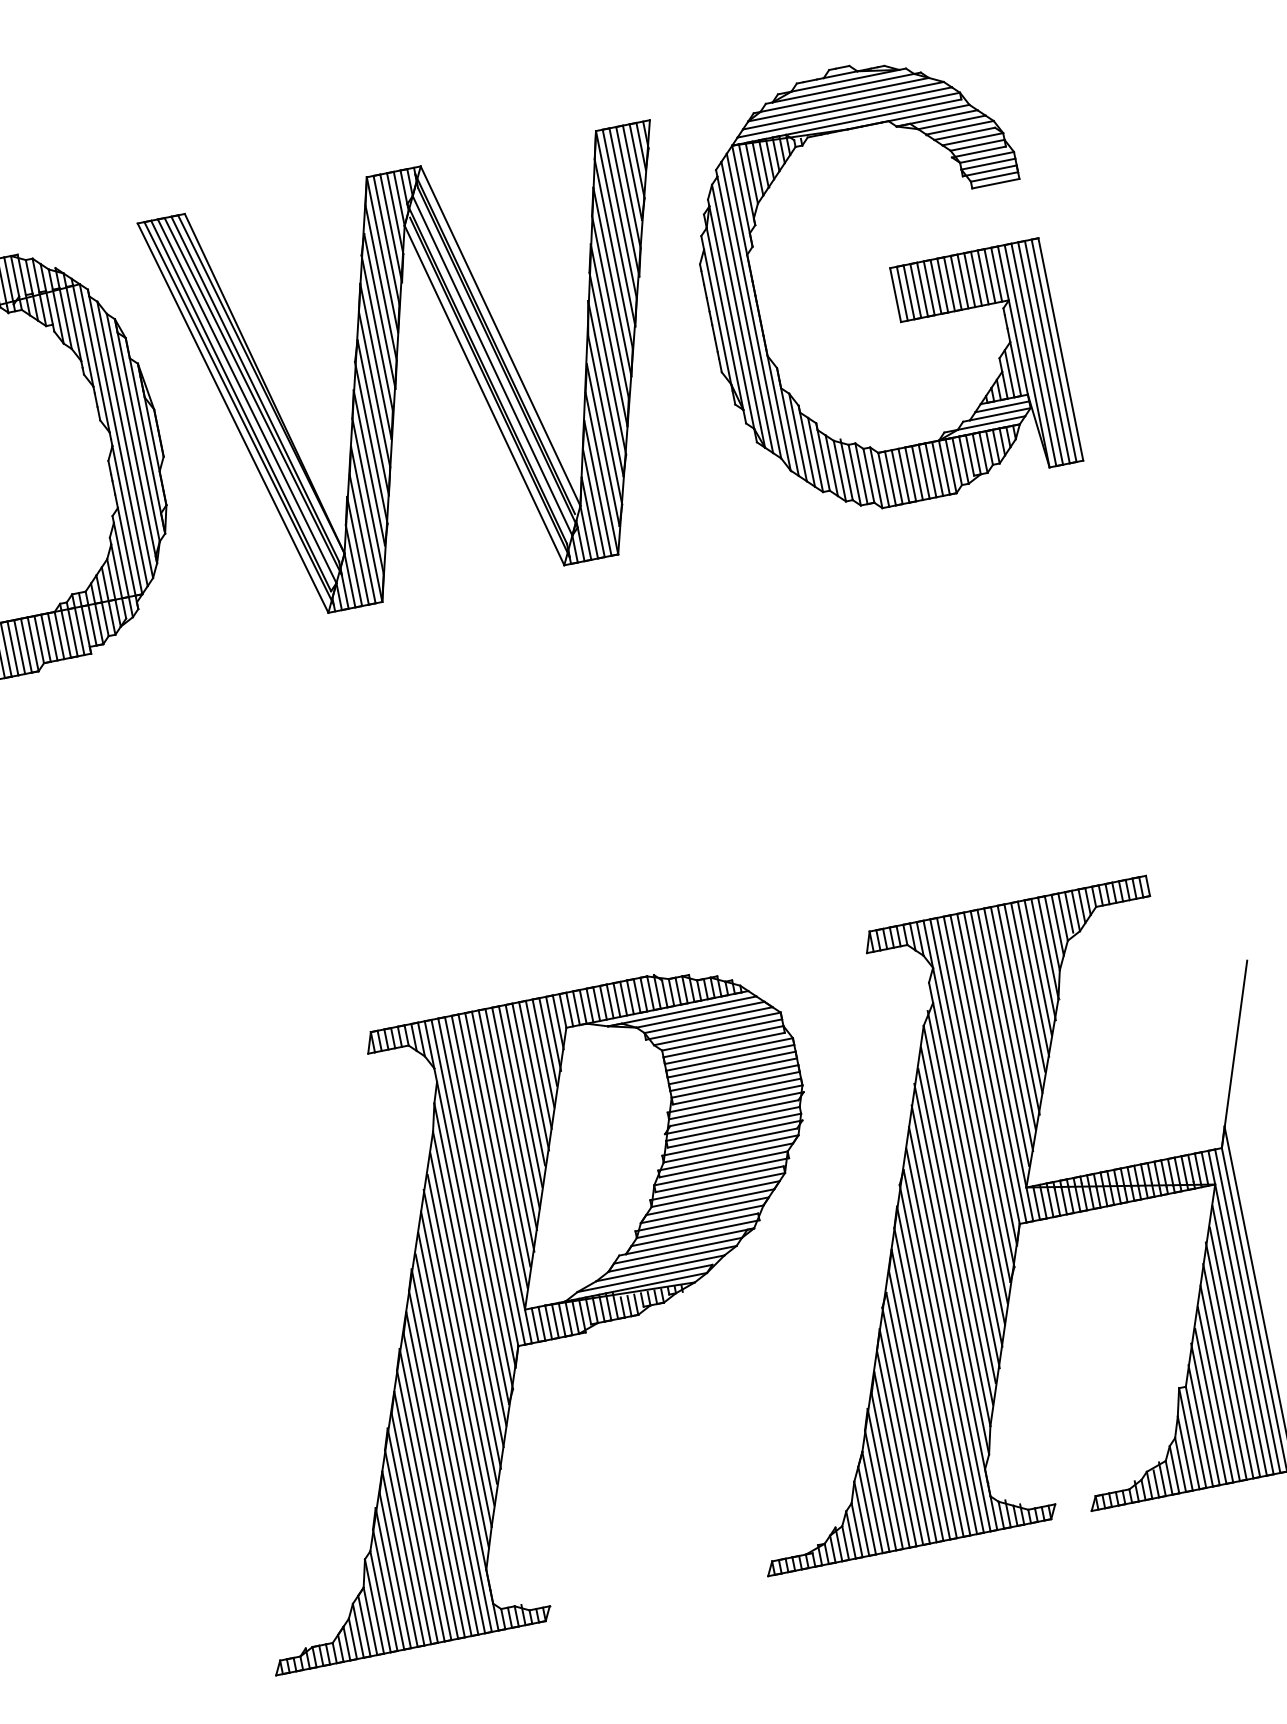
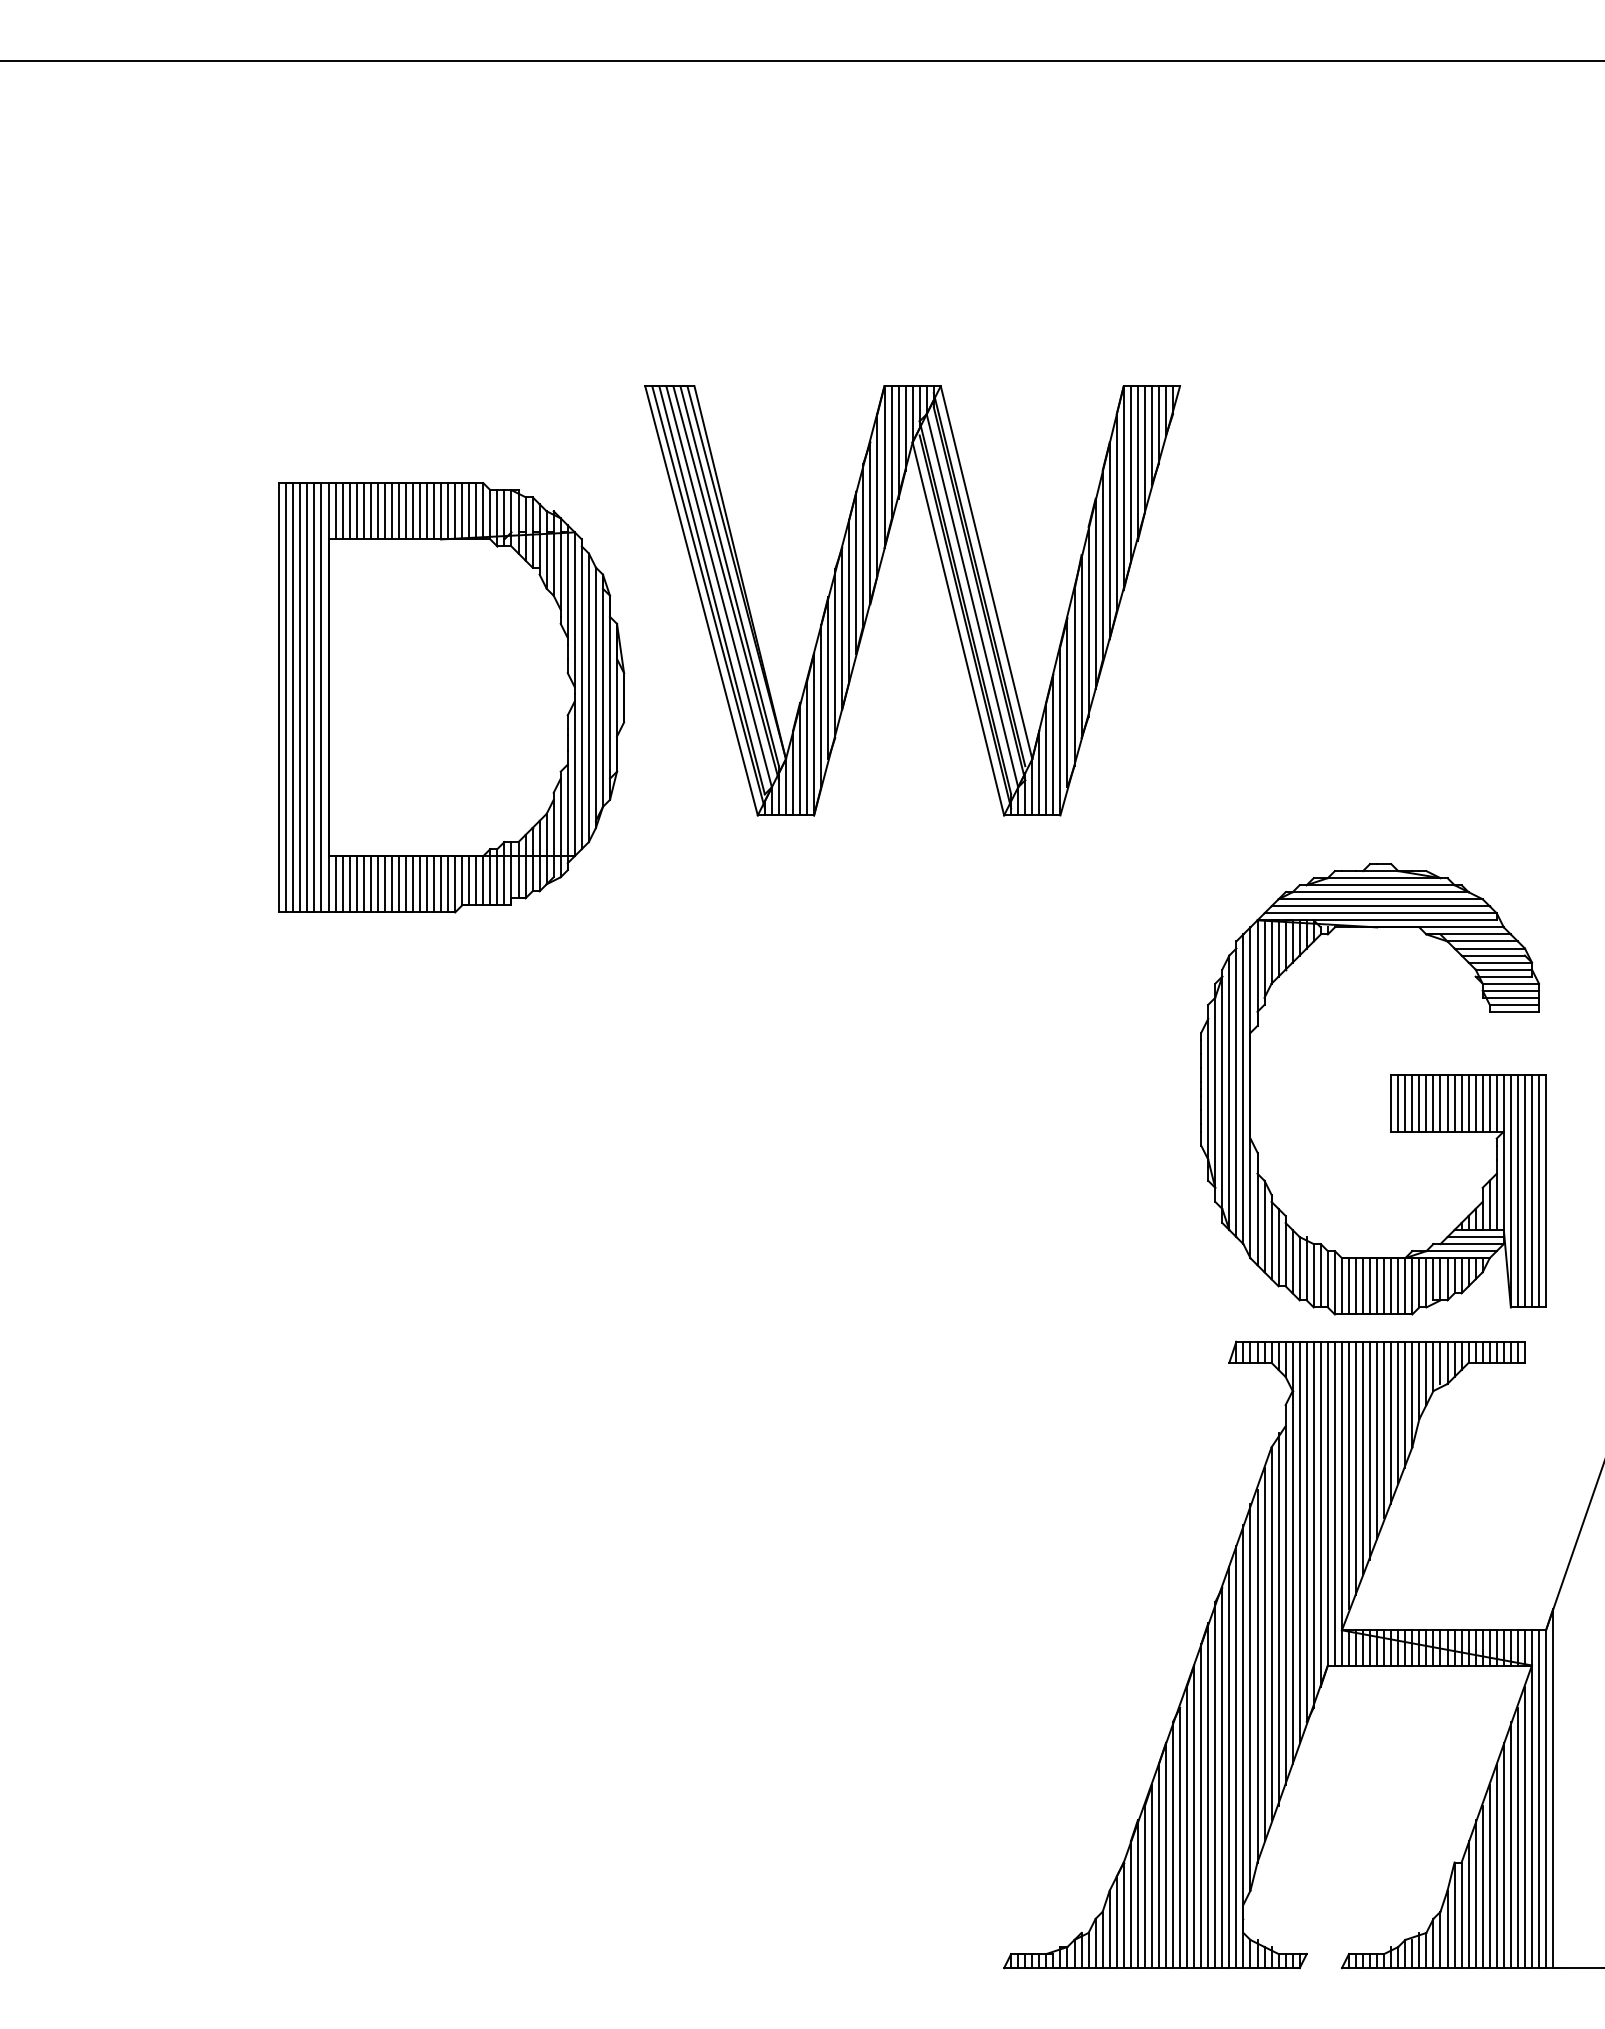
part: (892, 281) -> (1390, 1089), moved
part: (468, 363) -> (948, 593), moved
part: (525, 1312) -> (813, 1654), removed

